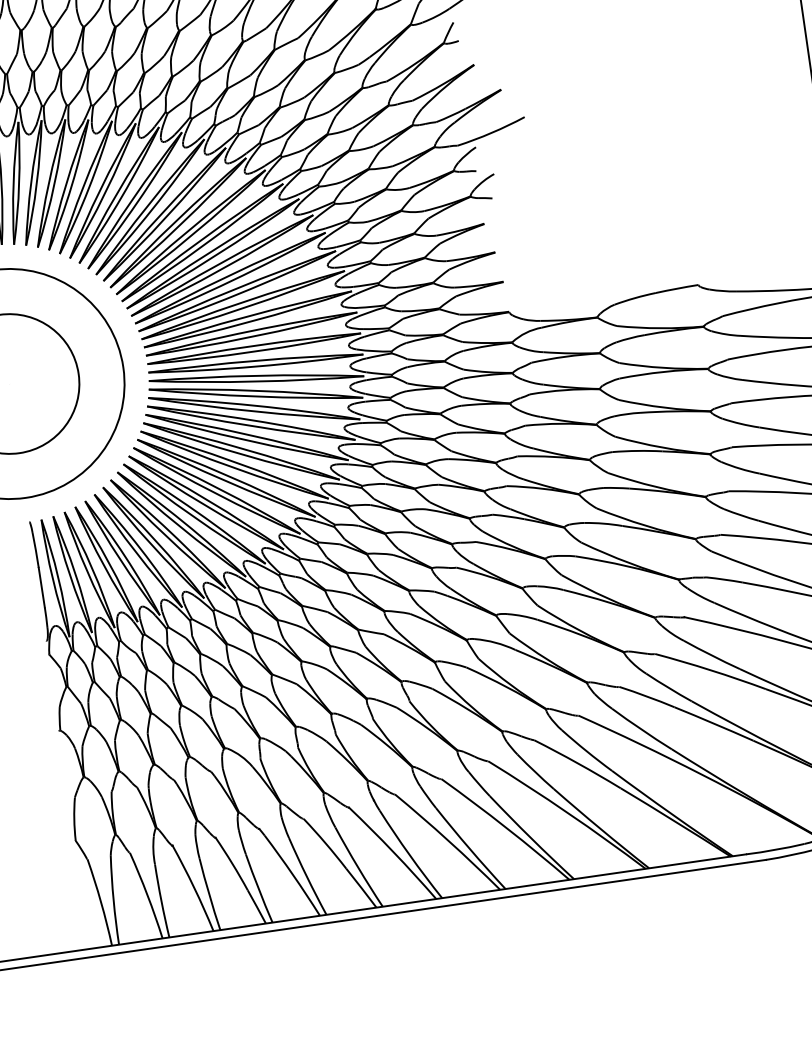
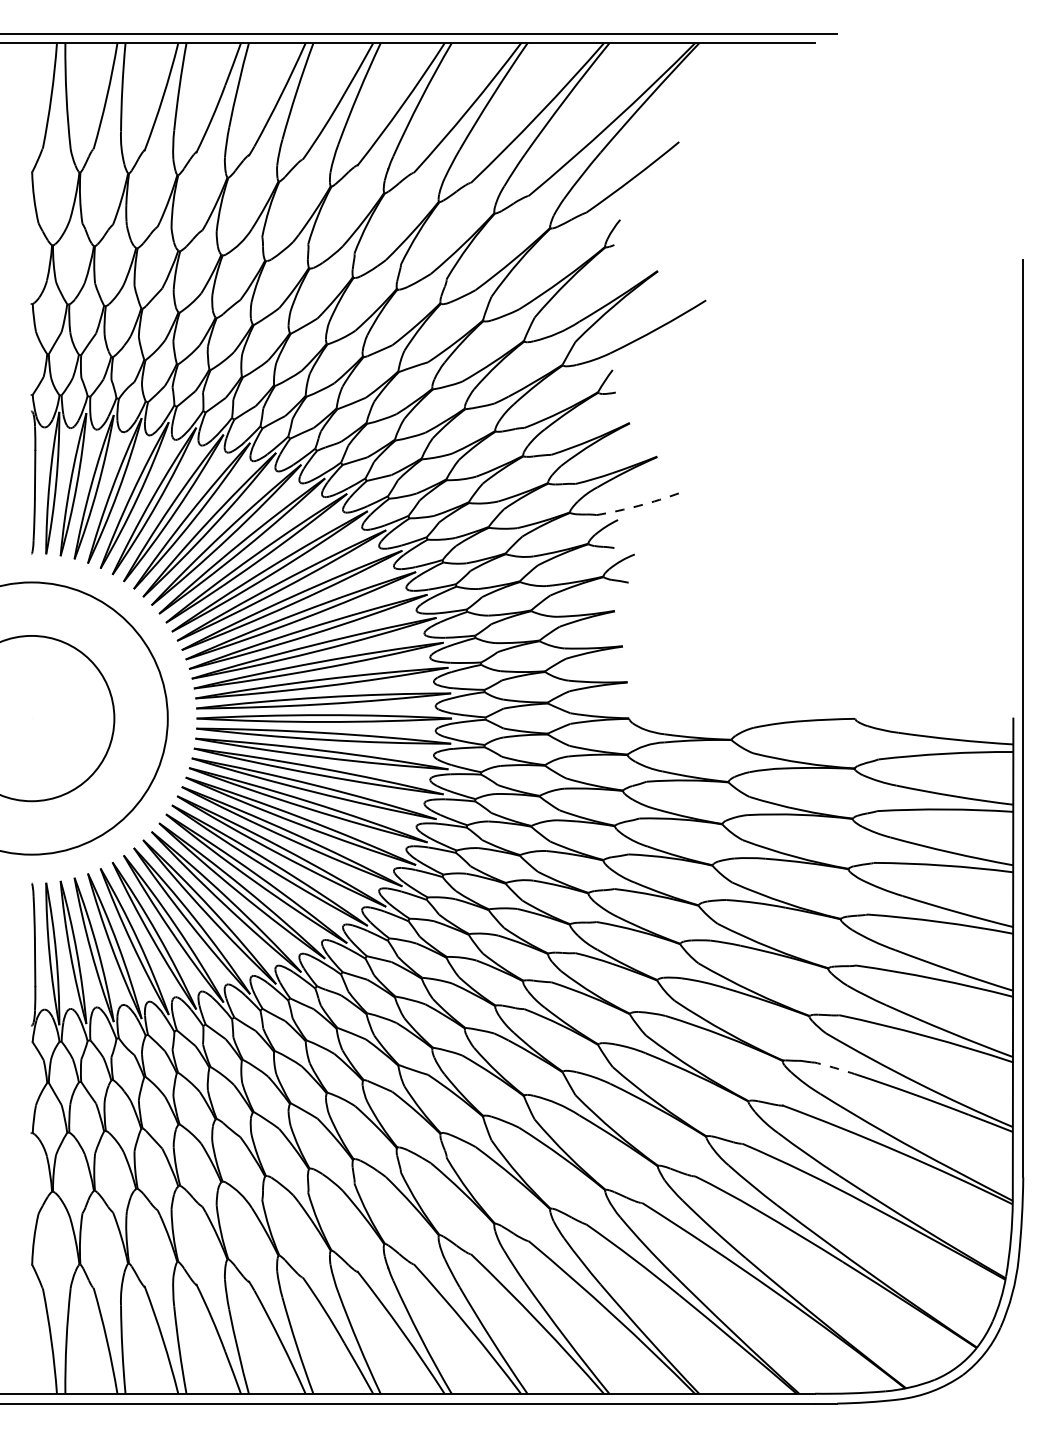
arc: (491, 132) -> (638, 505), solid -> dashed
arc: (724, 579) -> (836, 1068), solid -> dashed

